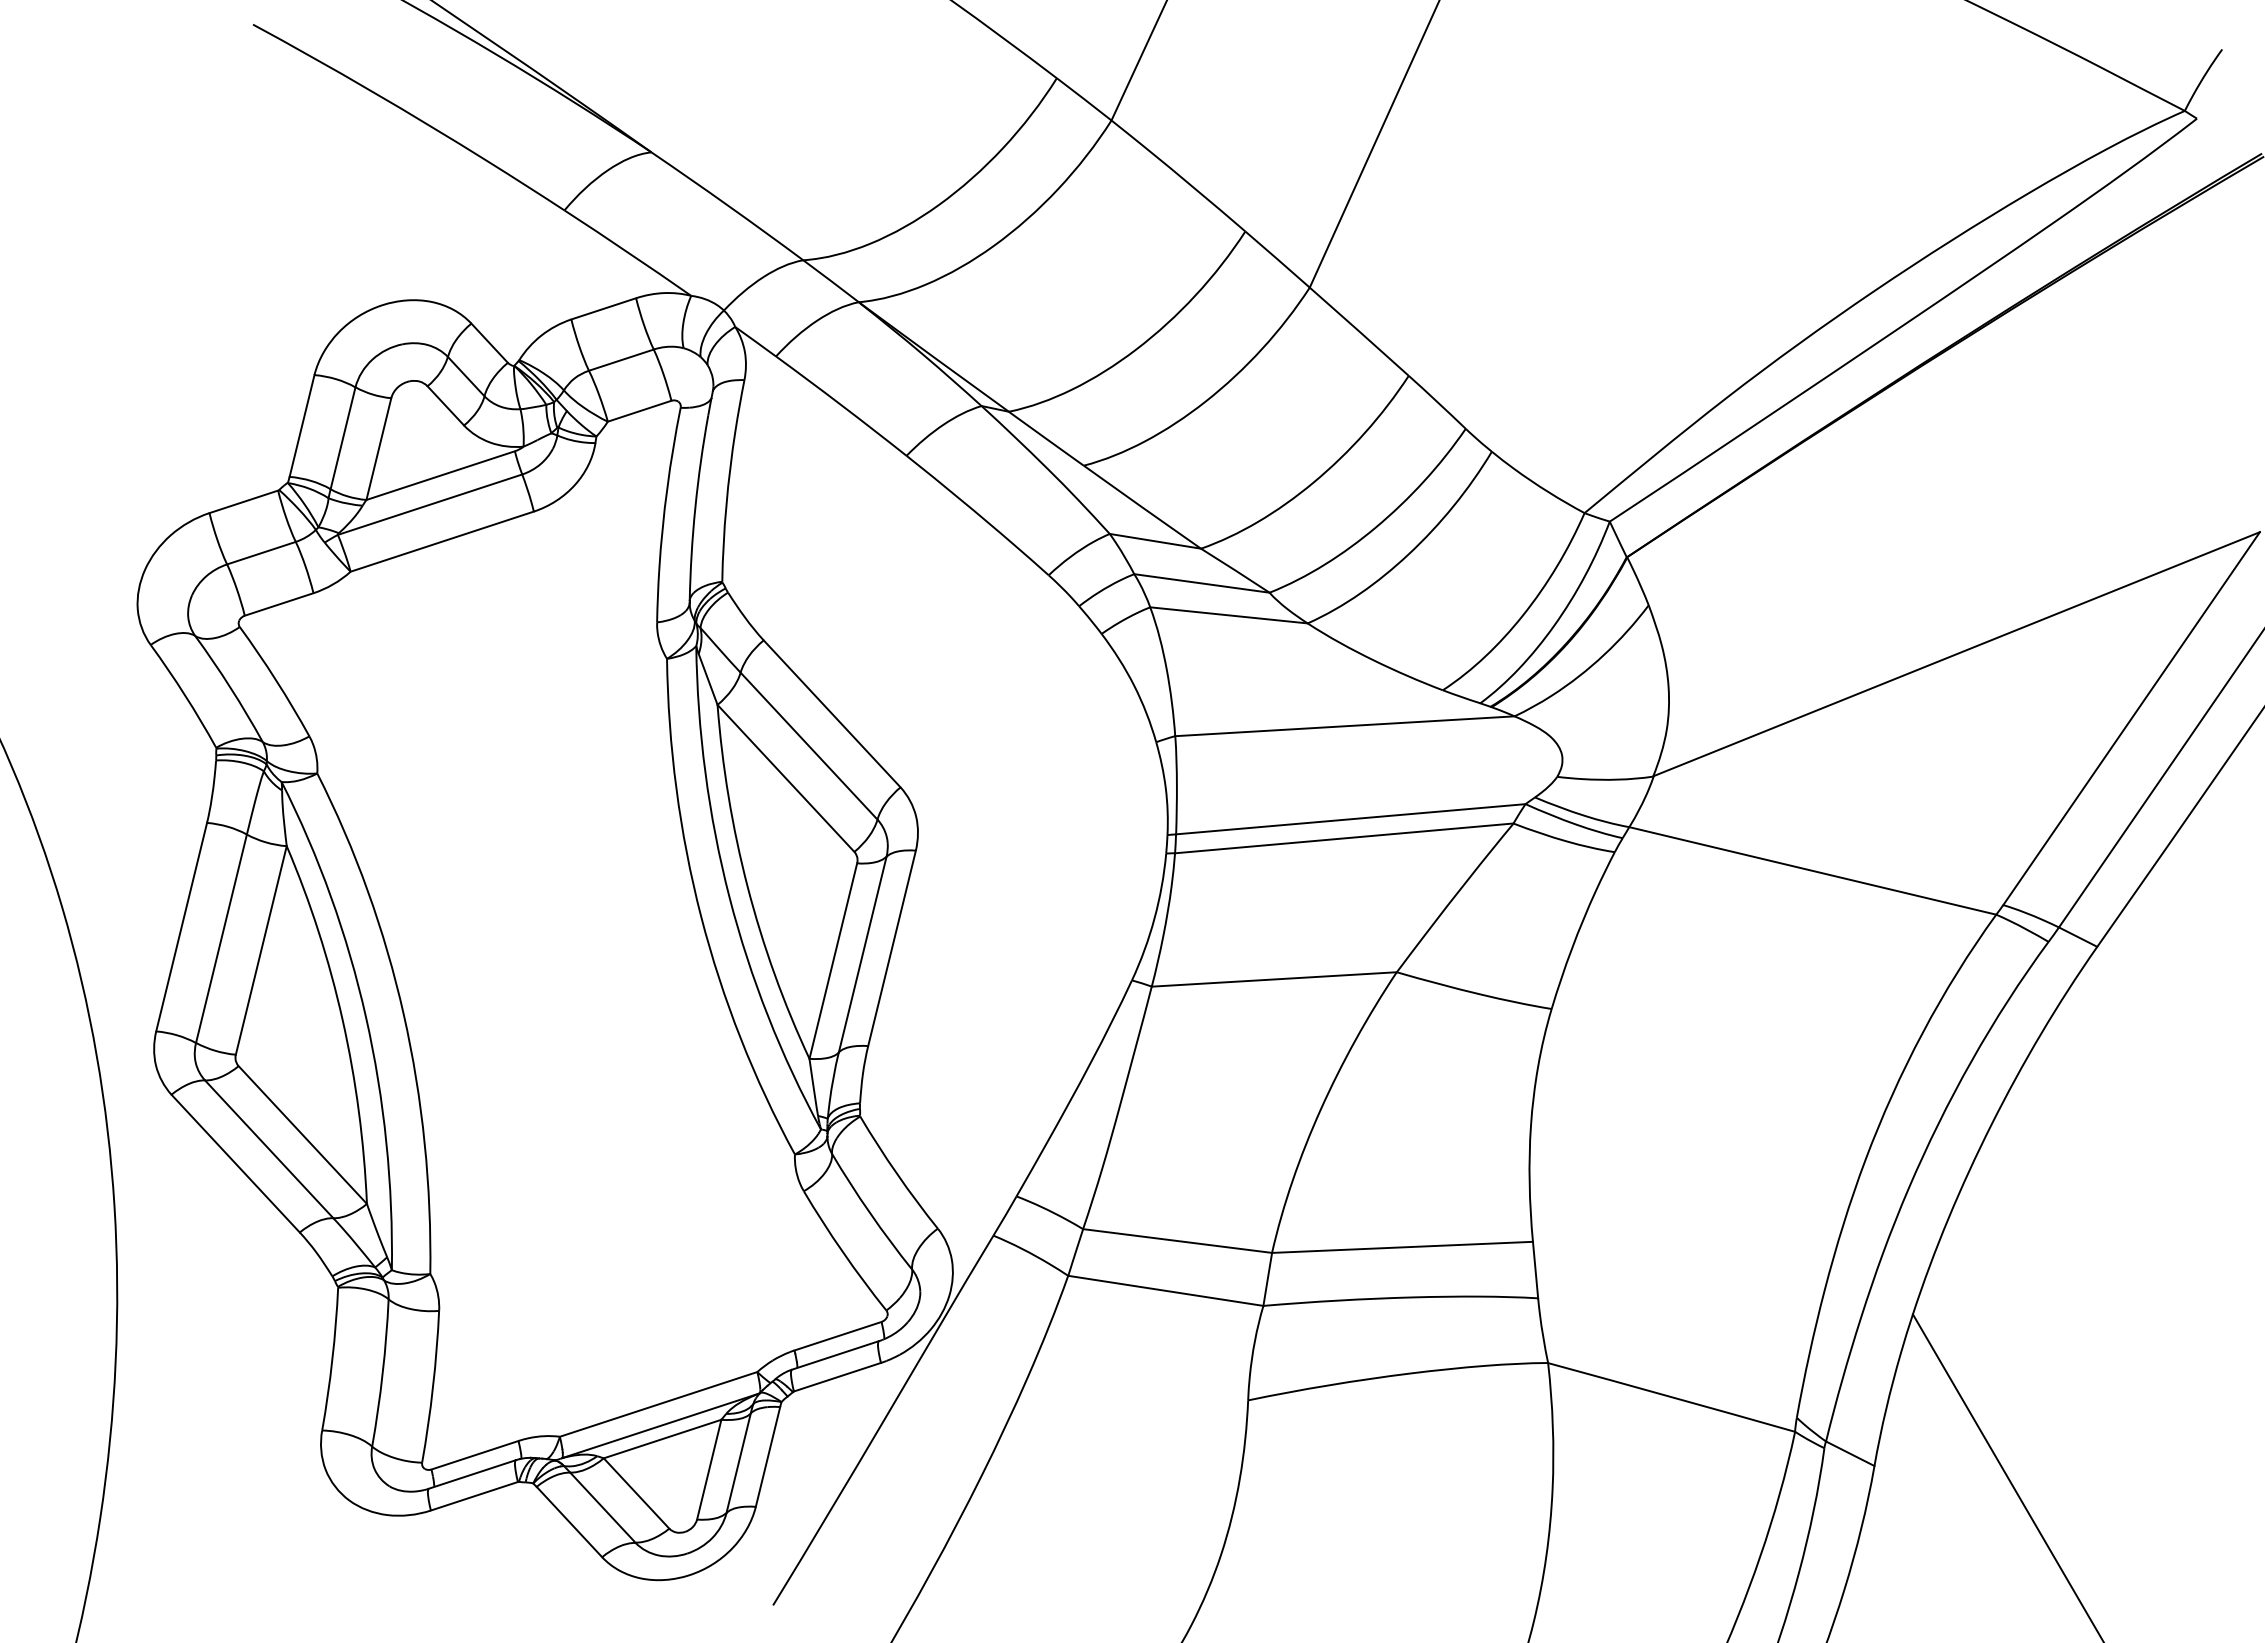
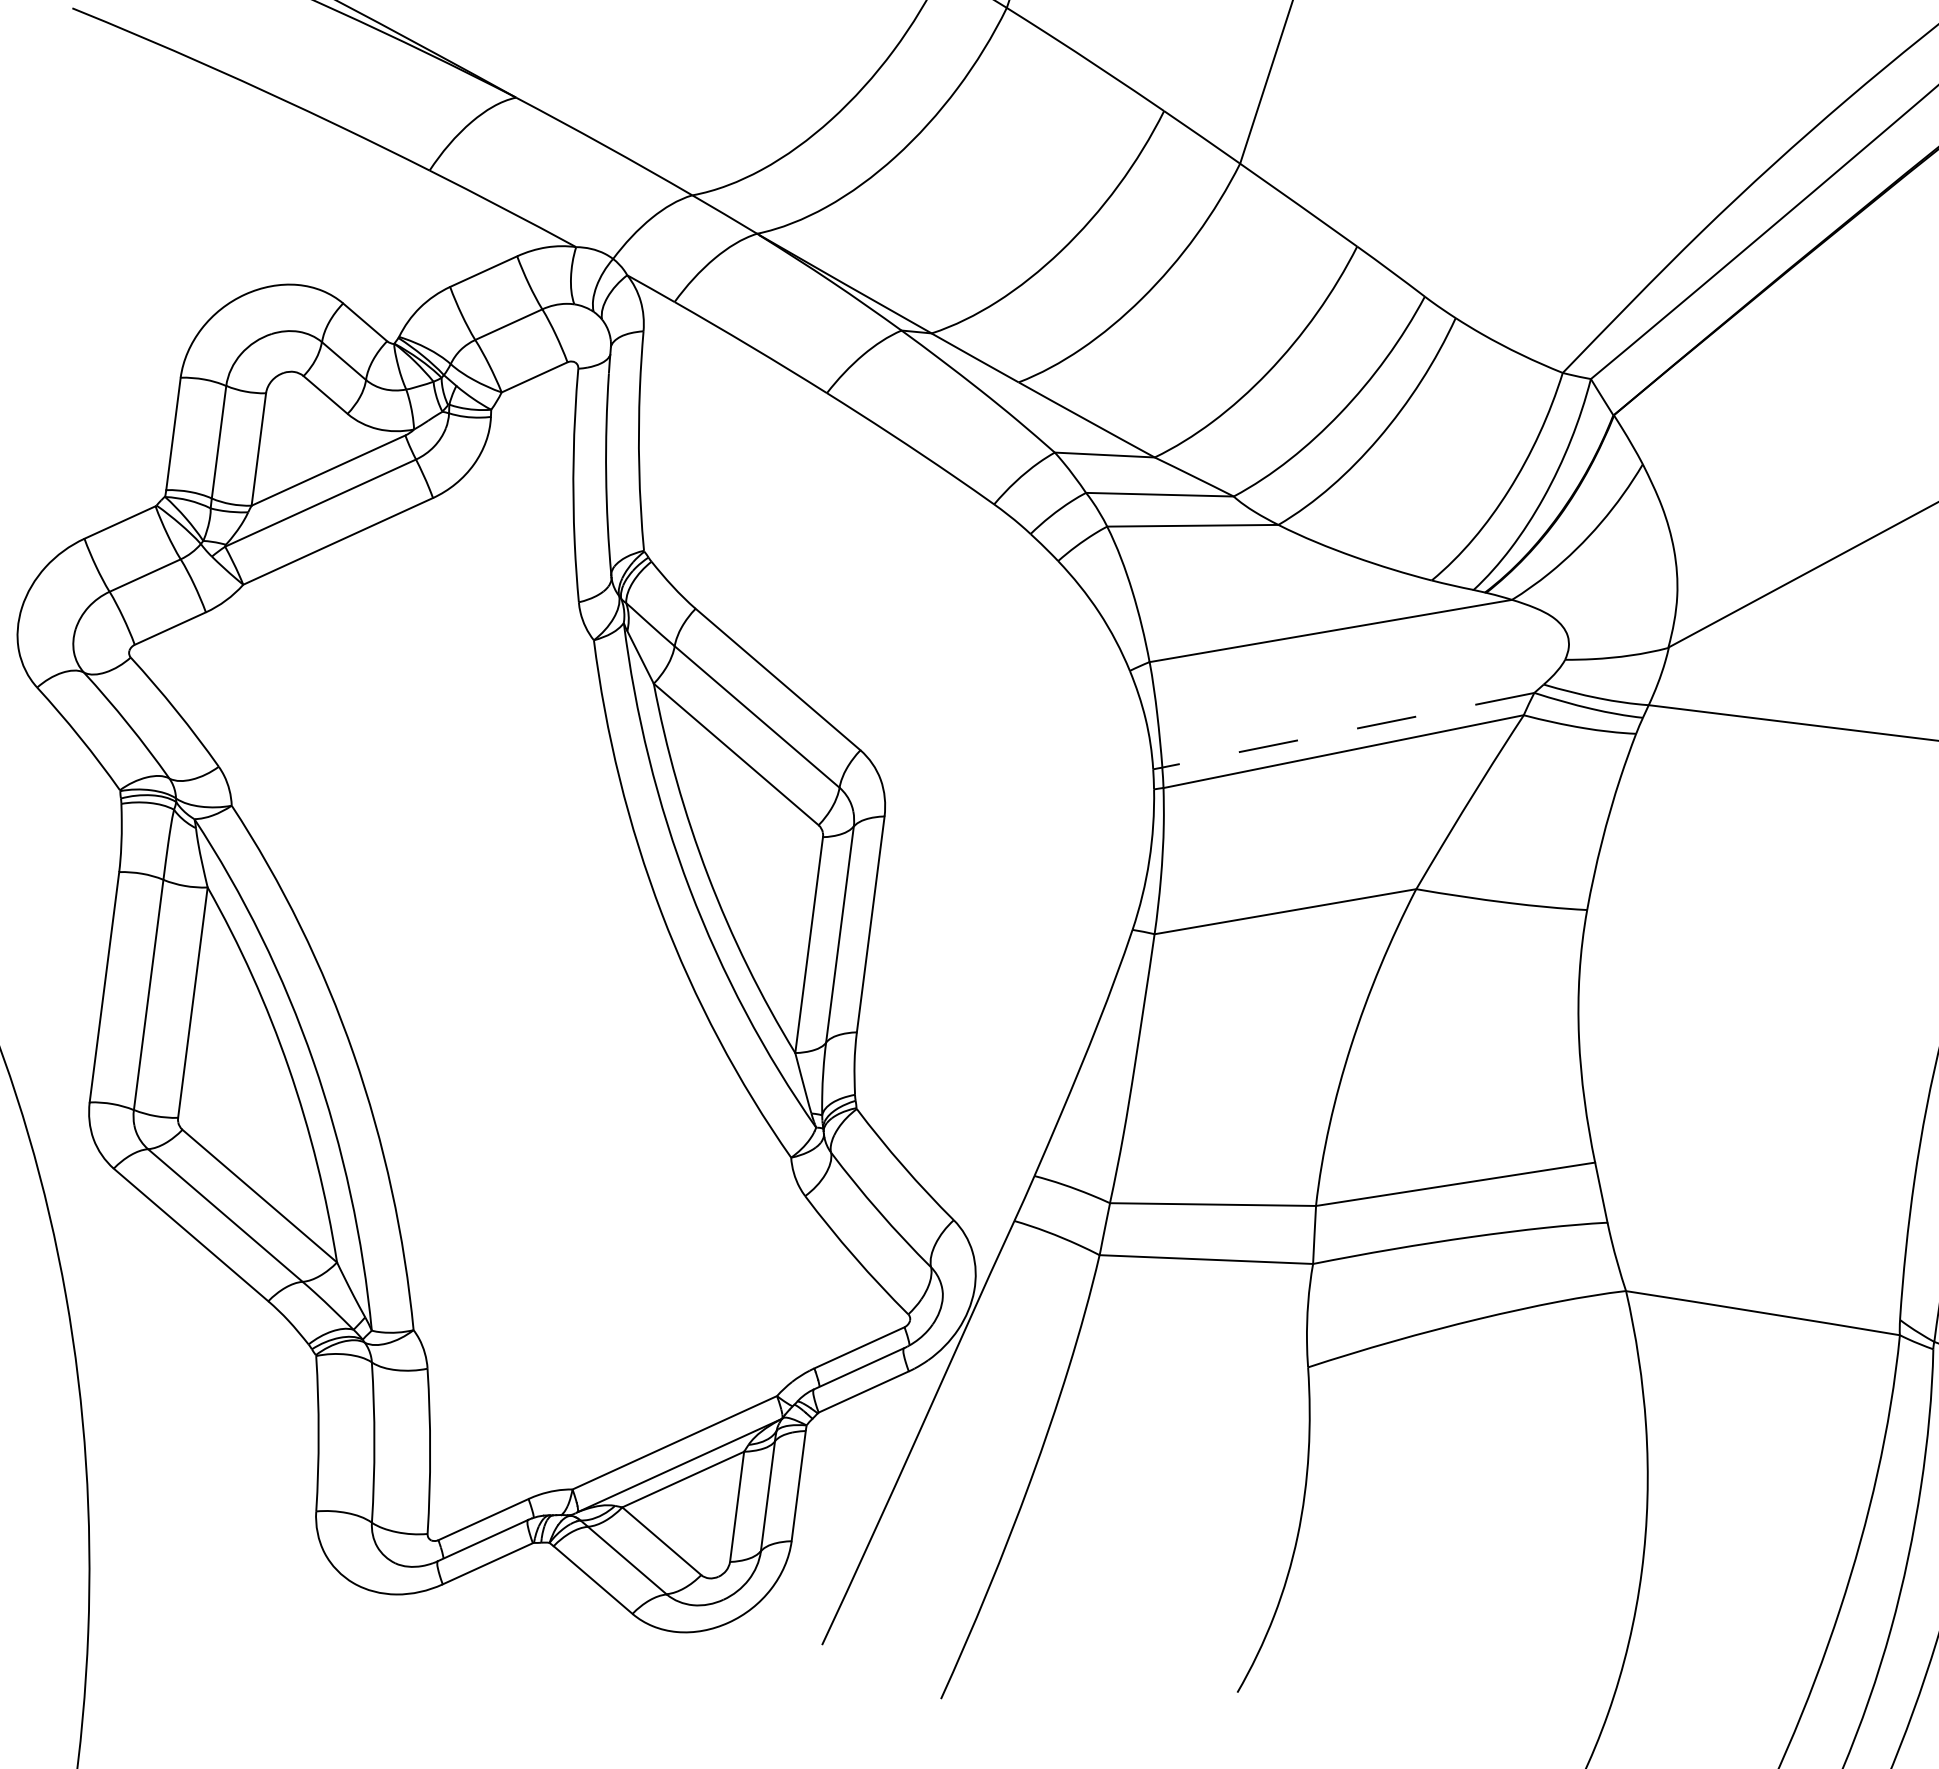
line: (1350, 819) -> (1348, 730), solid -> dashed

